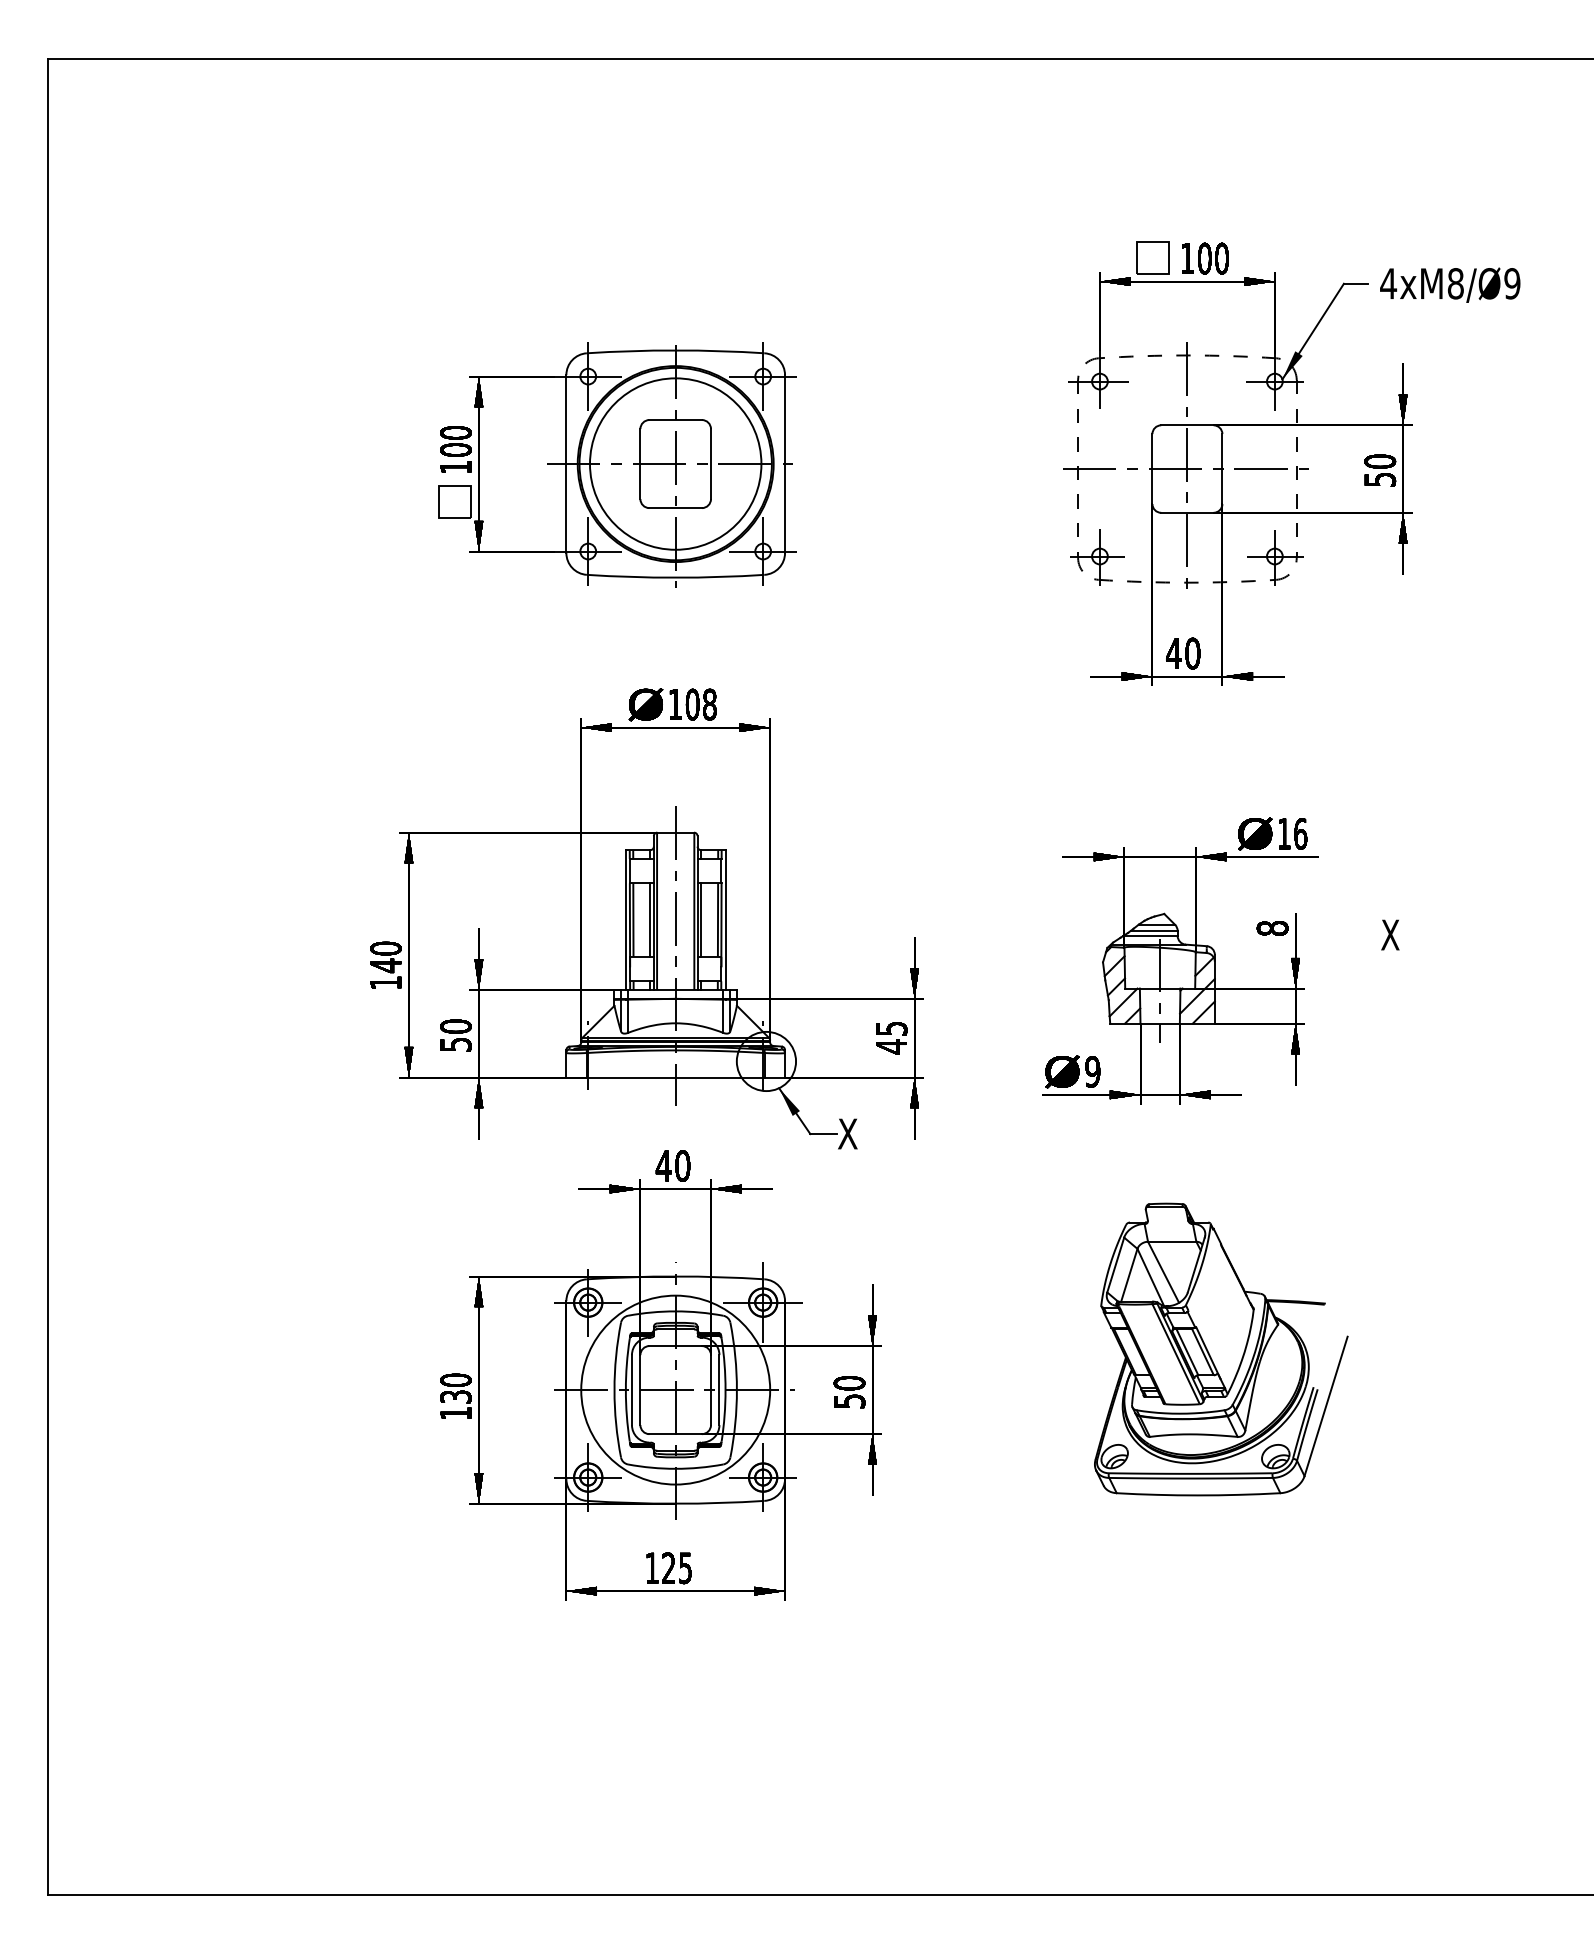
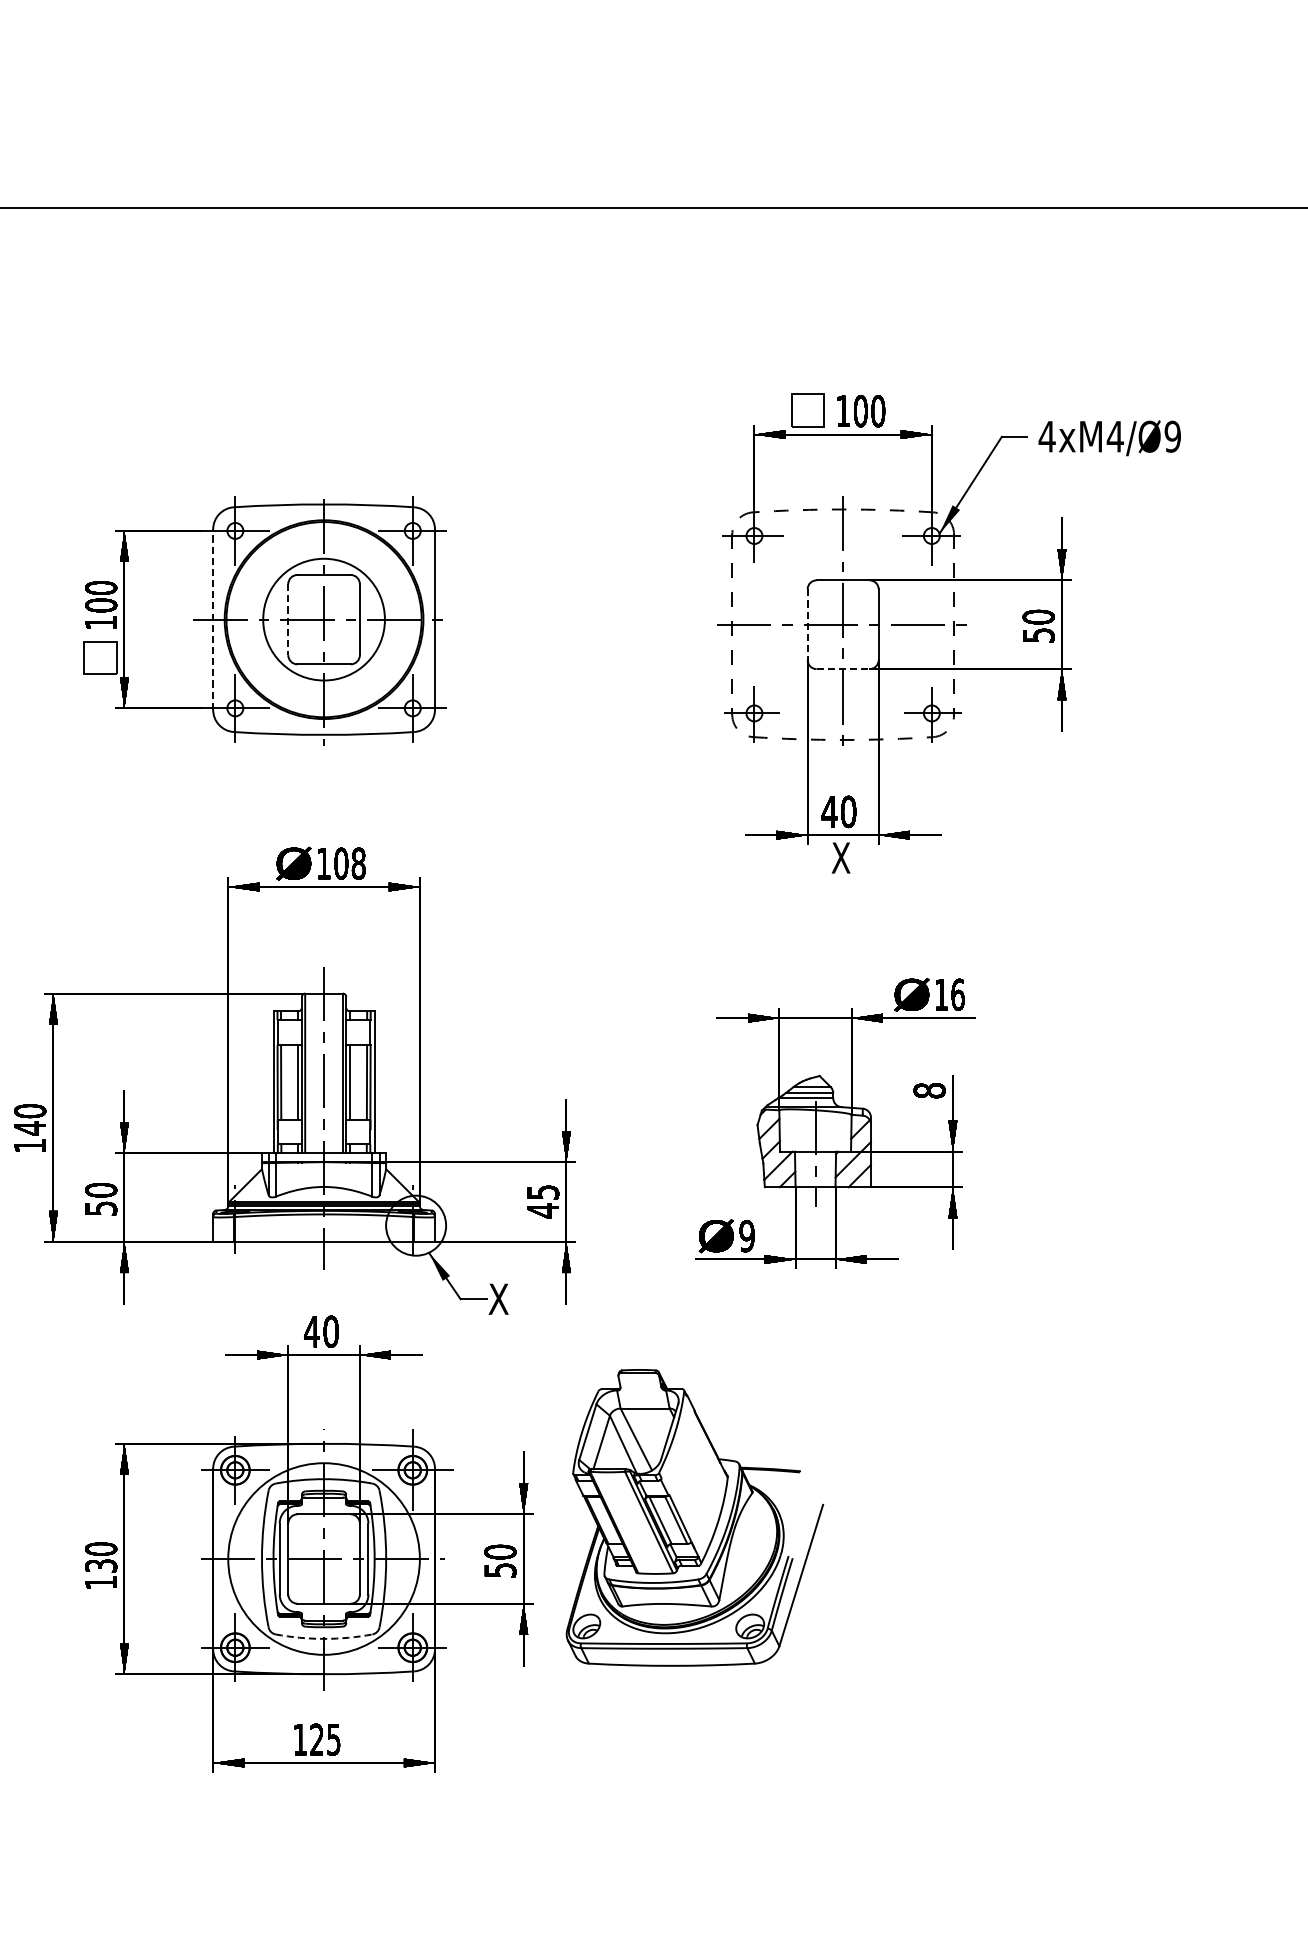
text: (1455, 283) -> (1115, 436), 4xM8/Ø9 -> 4xM4/Ø9
circle: (675, 463) -> (323, 619), size x0.7
line: (566, 464) -> (213, 620), solid -> dashed
line: (640, 464) -> (288, 620), solid -> dashed
line: (1152, 469) -> (807, 625), solid -> dashed
line: (1187, 512) -> (843, 668), solid -> dashed
text: (1390, 934) -> (841, 857), moved
part: (1221, 1349) -> (695, 1517), moved
arc: (675, 1468) -> (323, 1638), solid -> dashed

